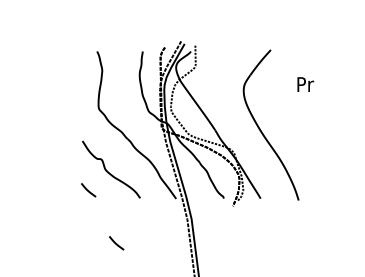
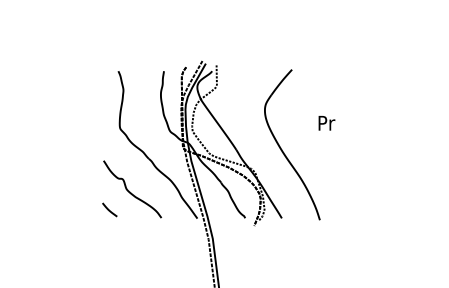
text: (305, 84) -> (326, 123), moved
line: (116, 242) -> (137, 262), removed

